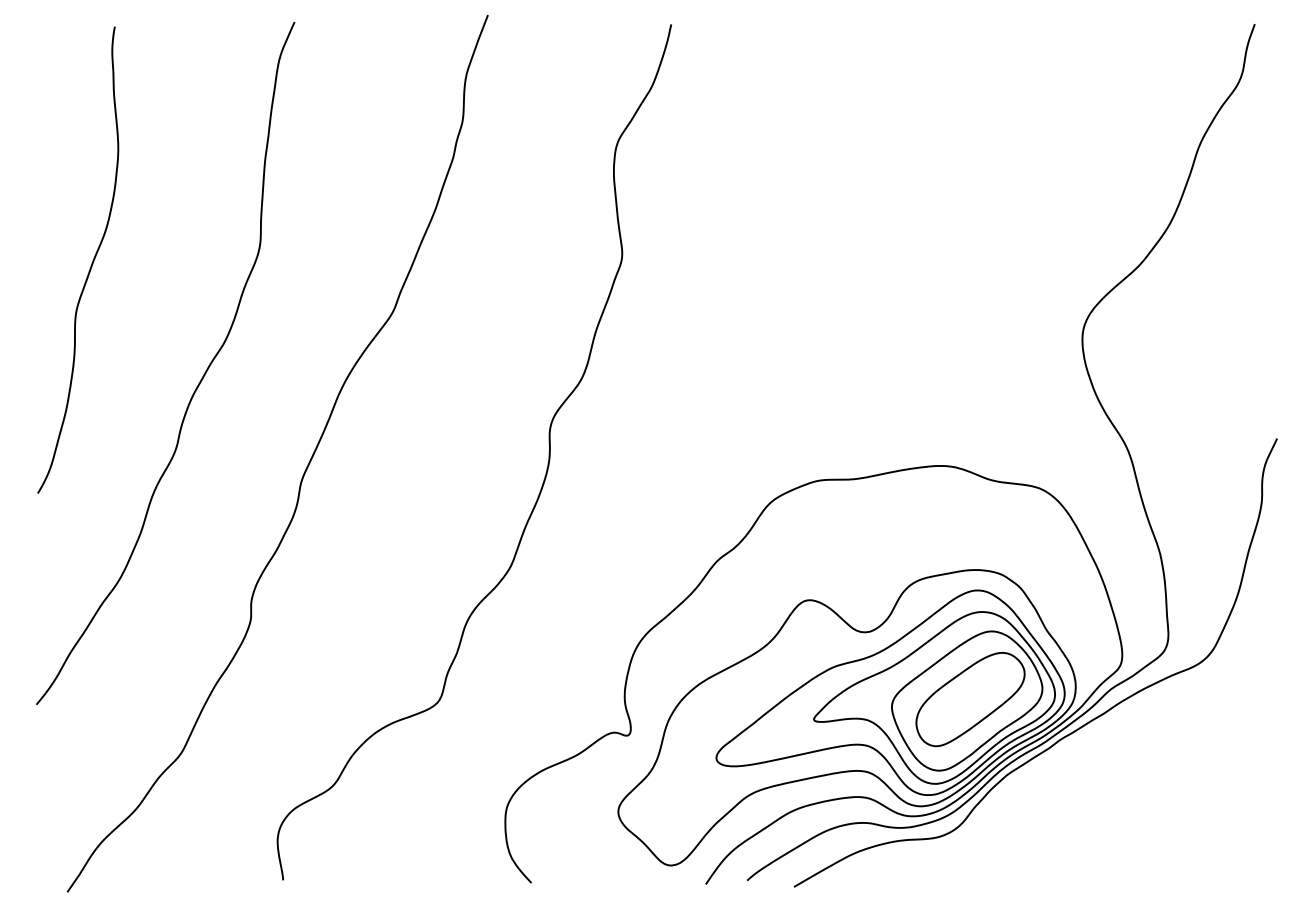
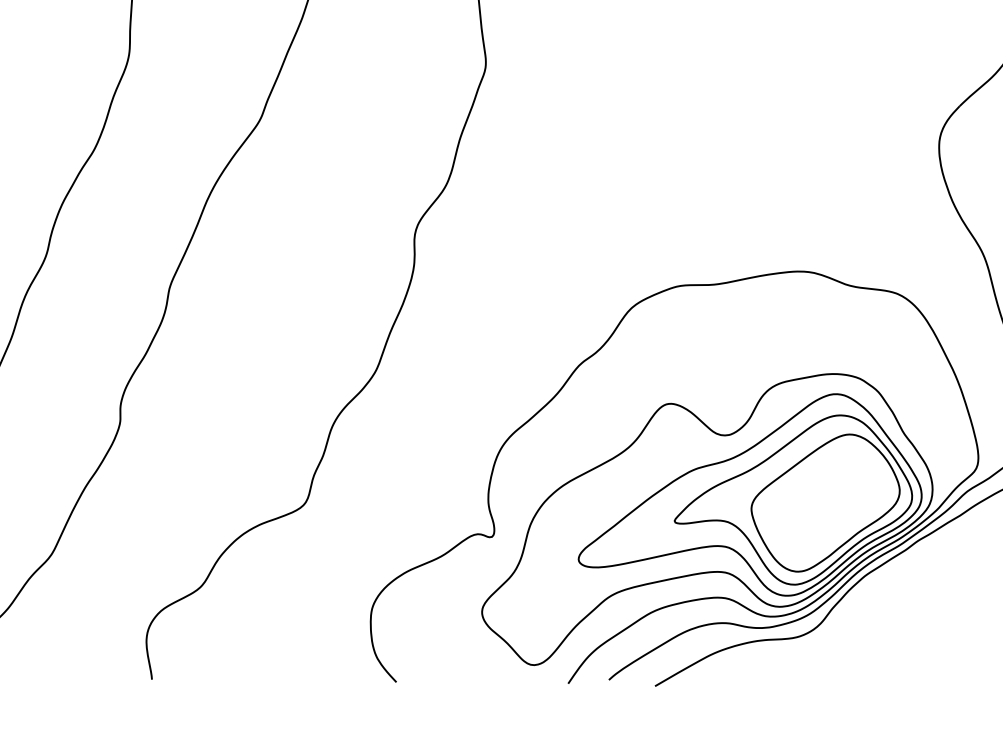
part: (970, 699) -> (828, 501), removed

